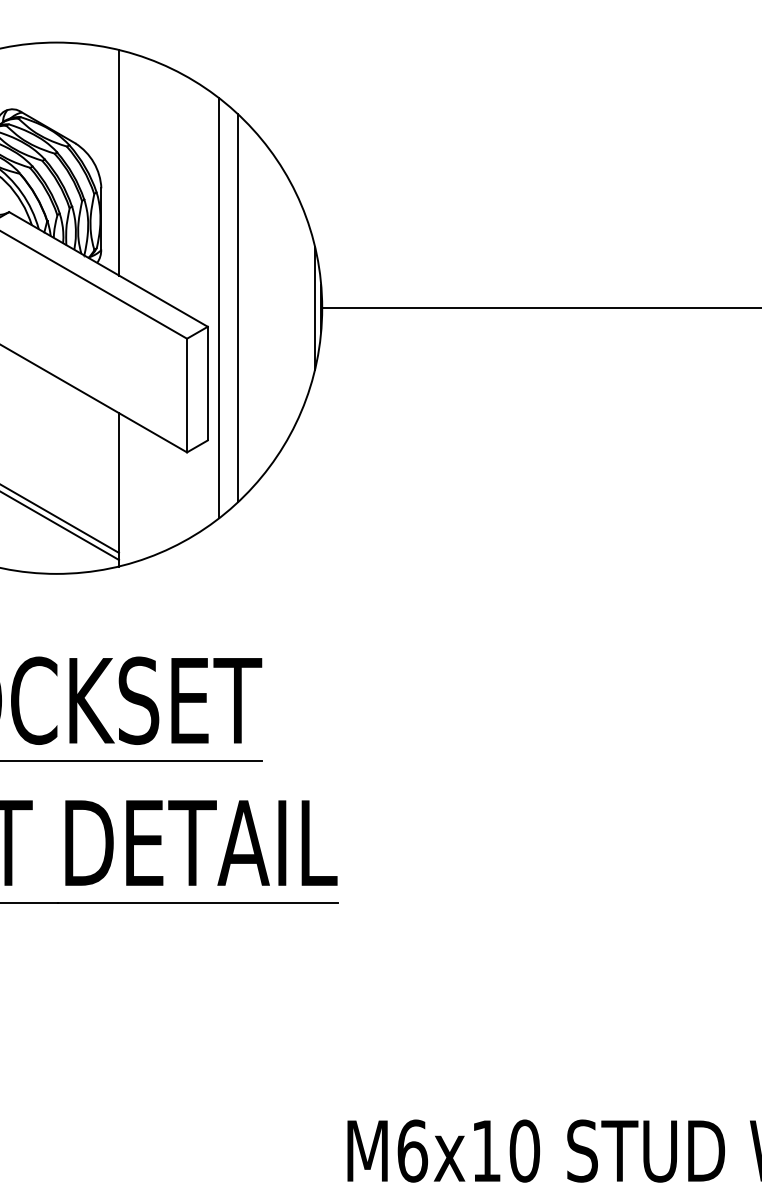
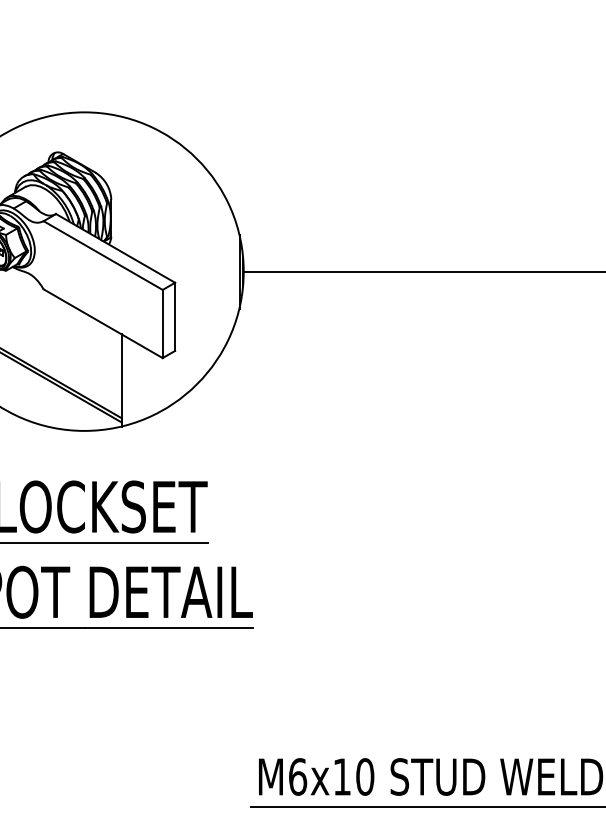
line: (118, 162) -> (121, 184), removed
line: (220, 307) -> (182, 271), removed
line: (238, 307) -> (193, 271), removed

